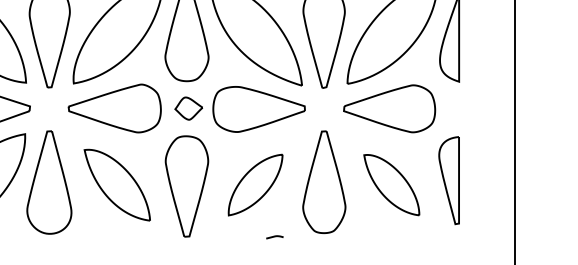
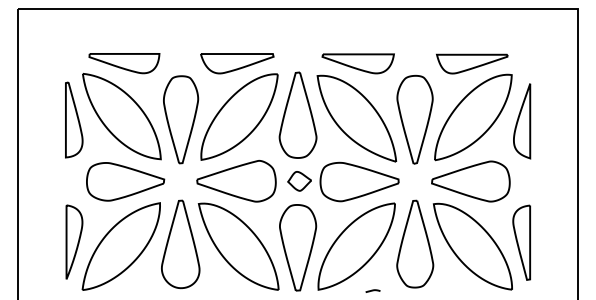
part: (117, 184) -> (238, 246), size x1.43
part: (255, 184) -> (356, 246), size x1.67
part: (391, 184) -> (472, 246), size x1.67

